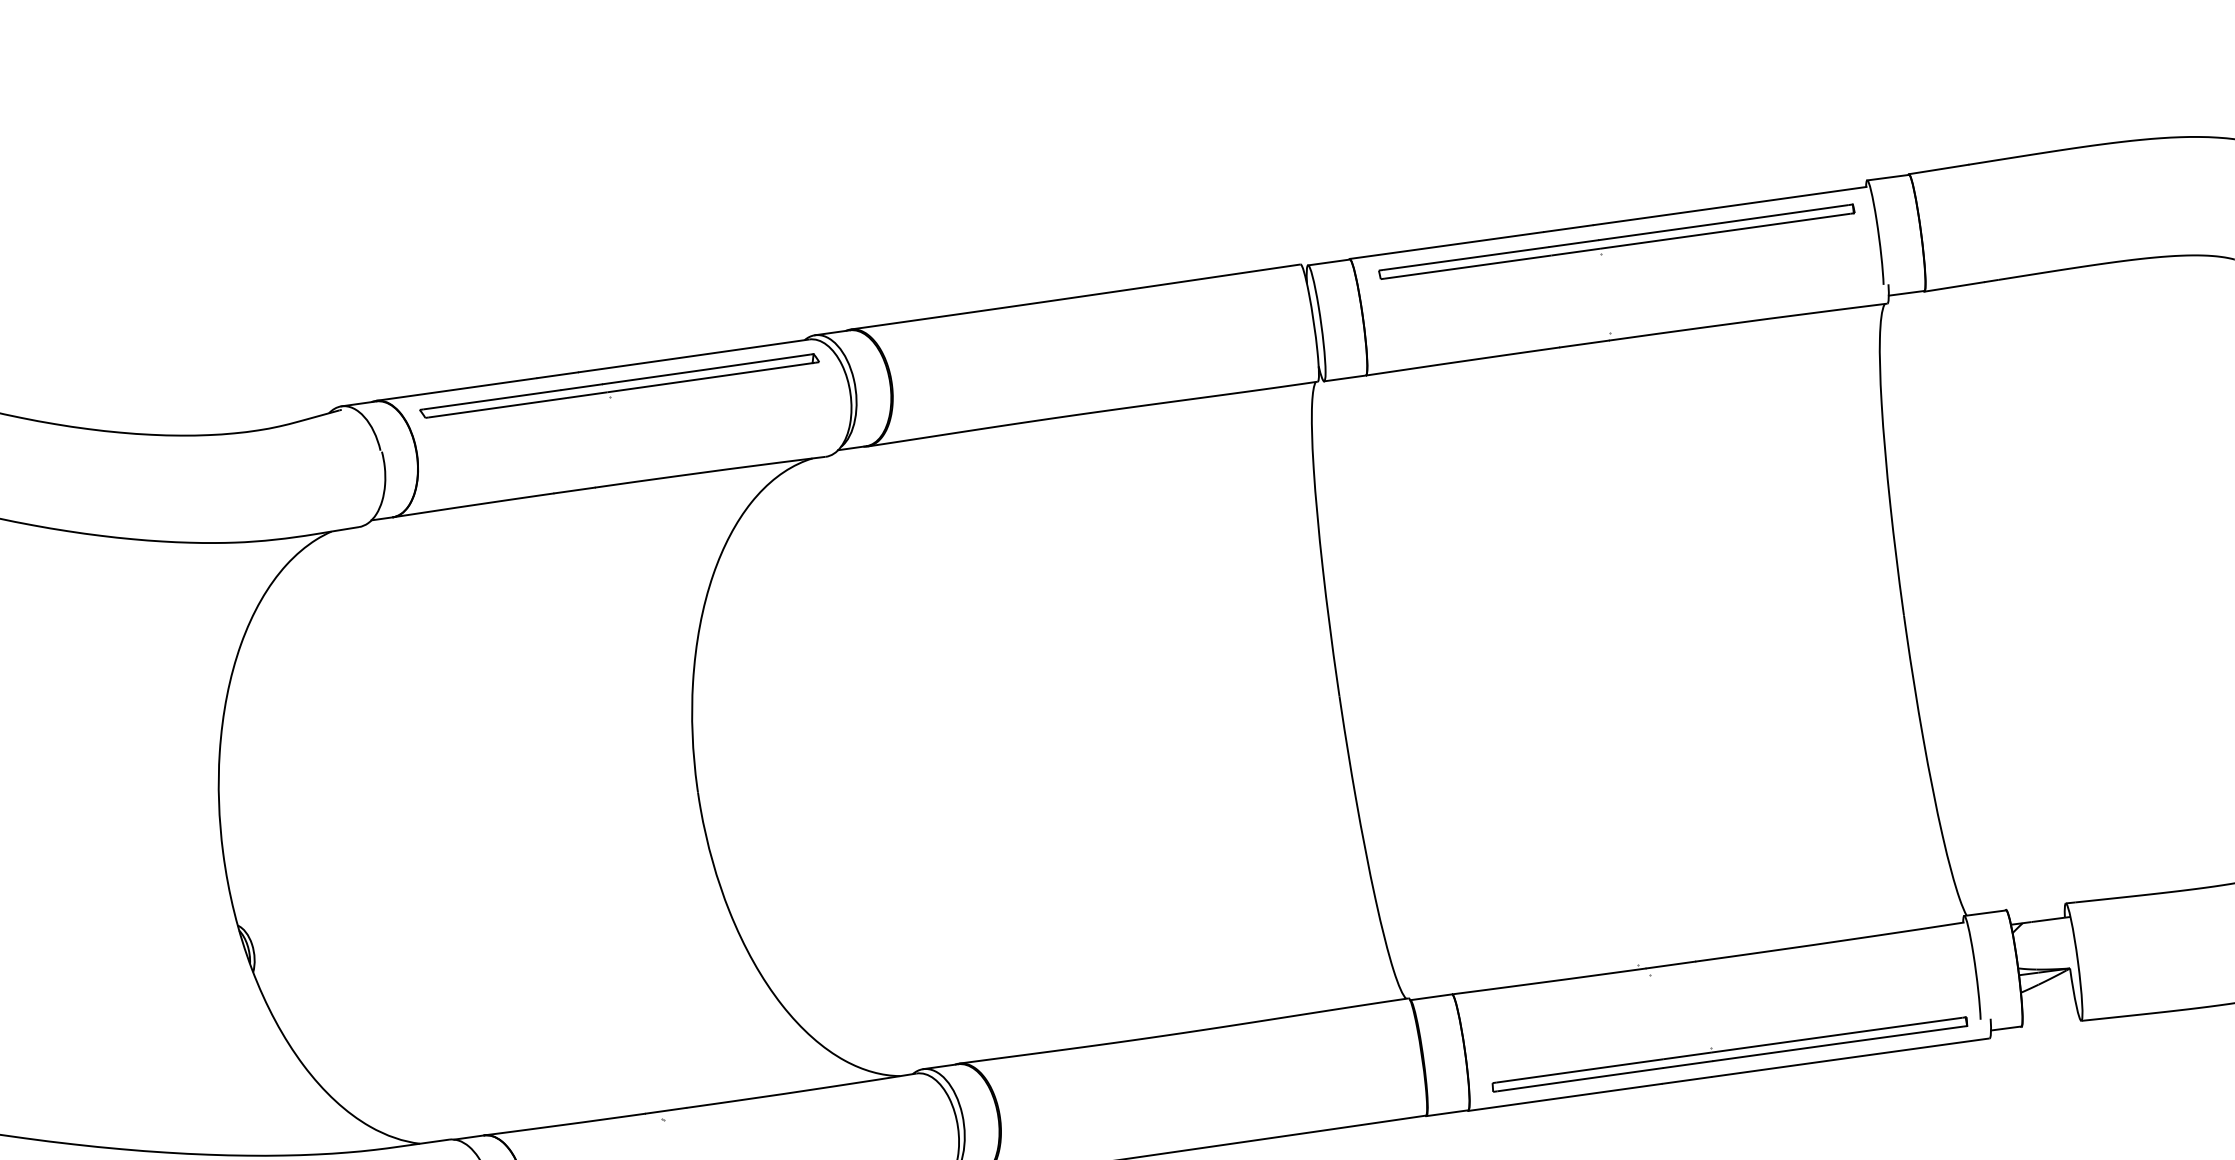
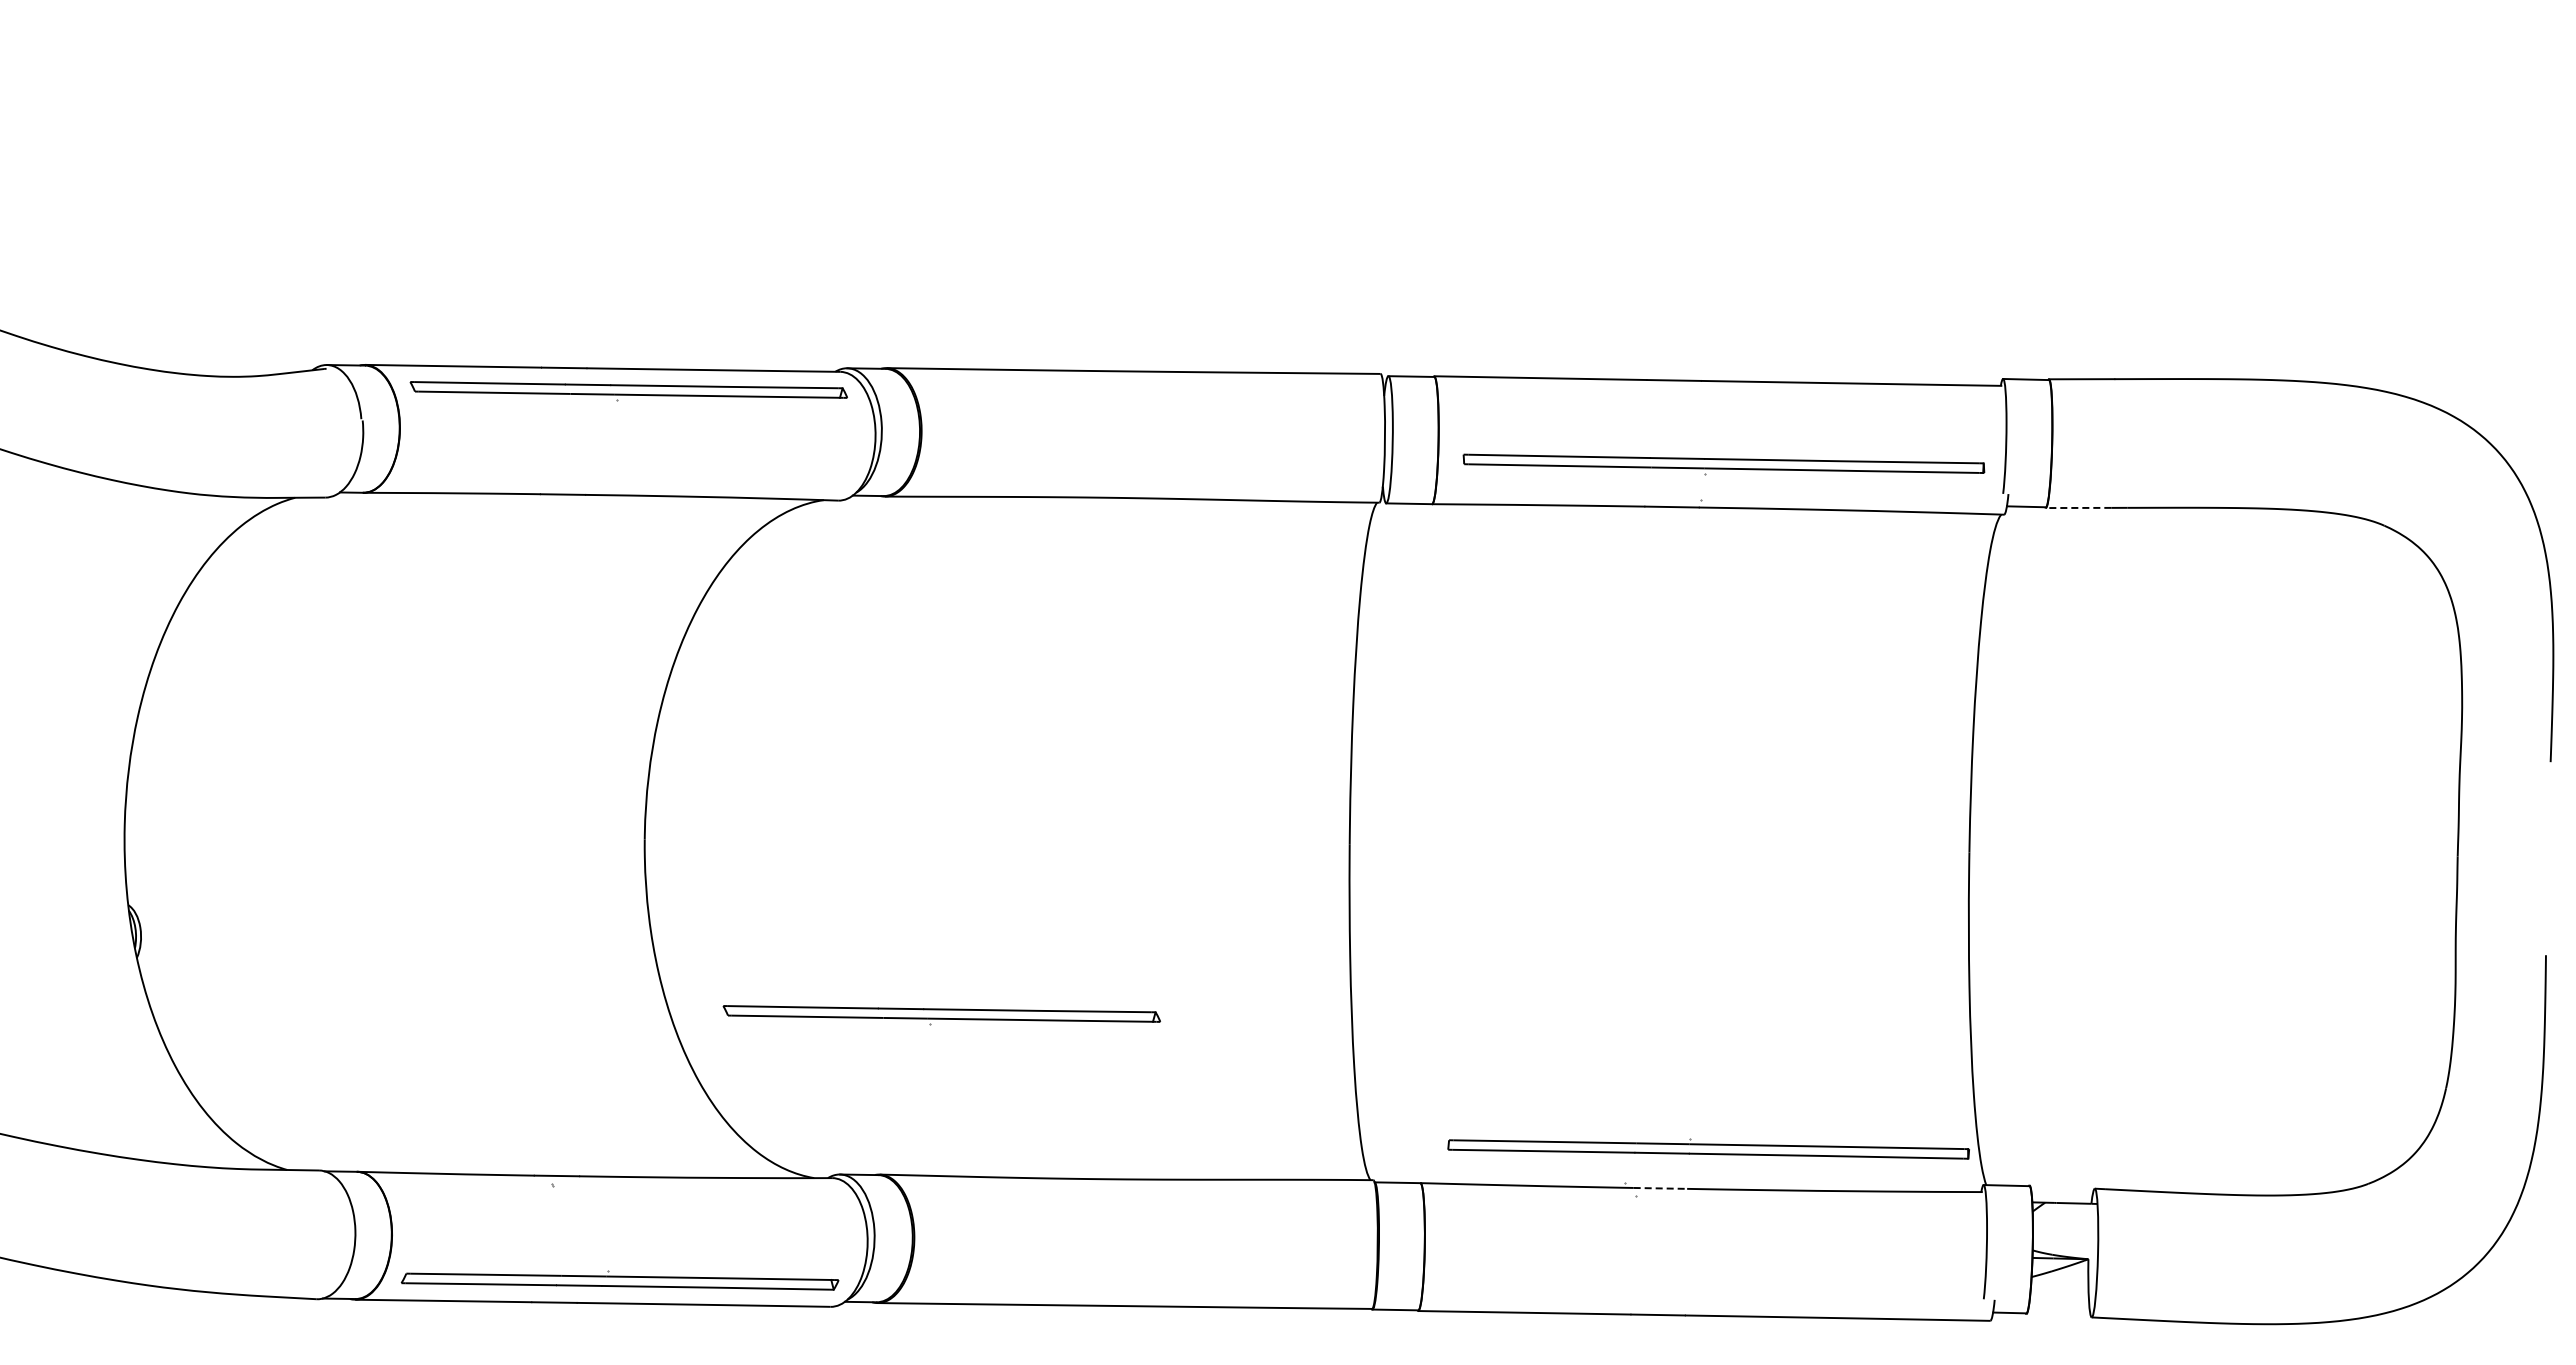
part: (1616, 242) -> (1723, 464), moved
line: (1954, 286) -> (2078, 507), solid -> dashed
part: (992, 910) -> (941, 1015), added
line: (1671, 965) -> (1660, 1188), solid -> dashed
part: (1729, 1053) -> (1708, 1148), moved

